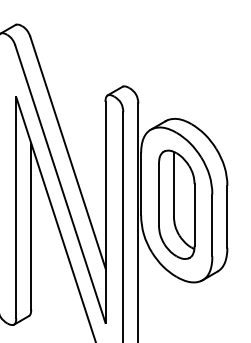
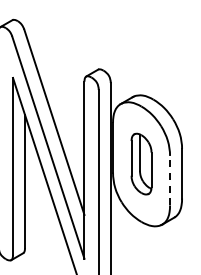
part: (176, 203) -> (141, 163), size x0.7
line: (212, 225) -> (170, 180), solid -> dashed

